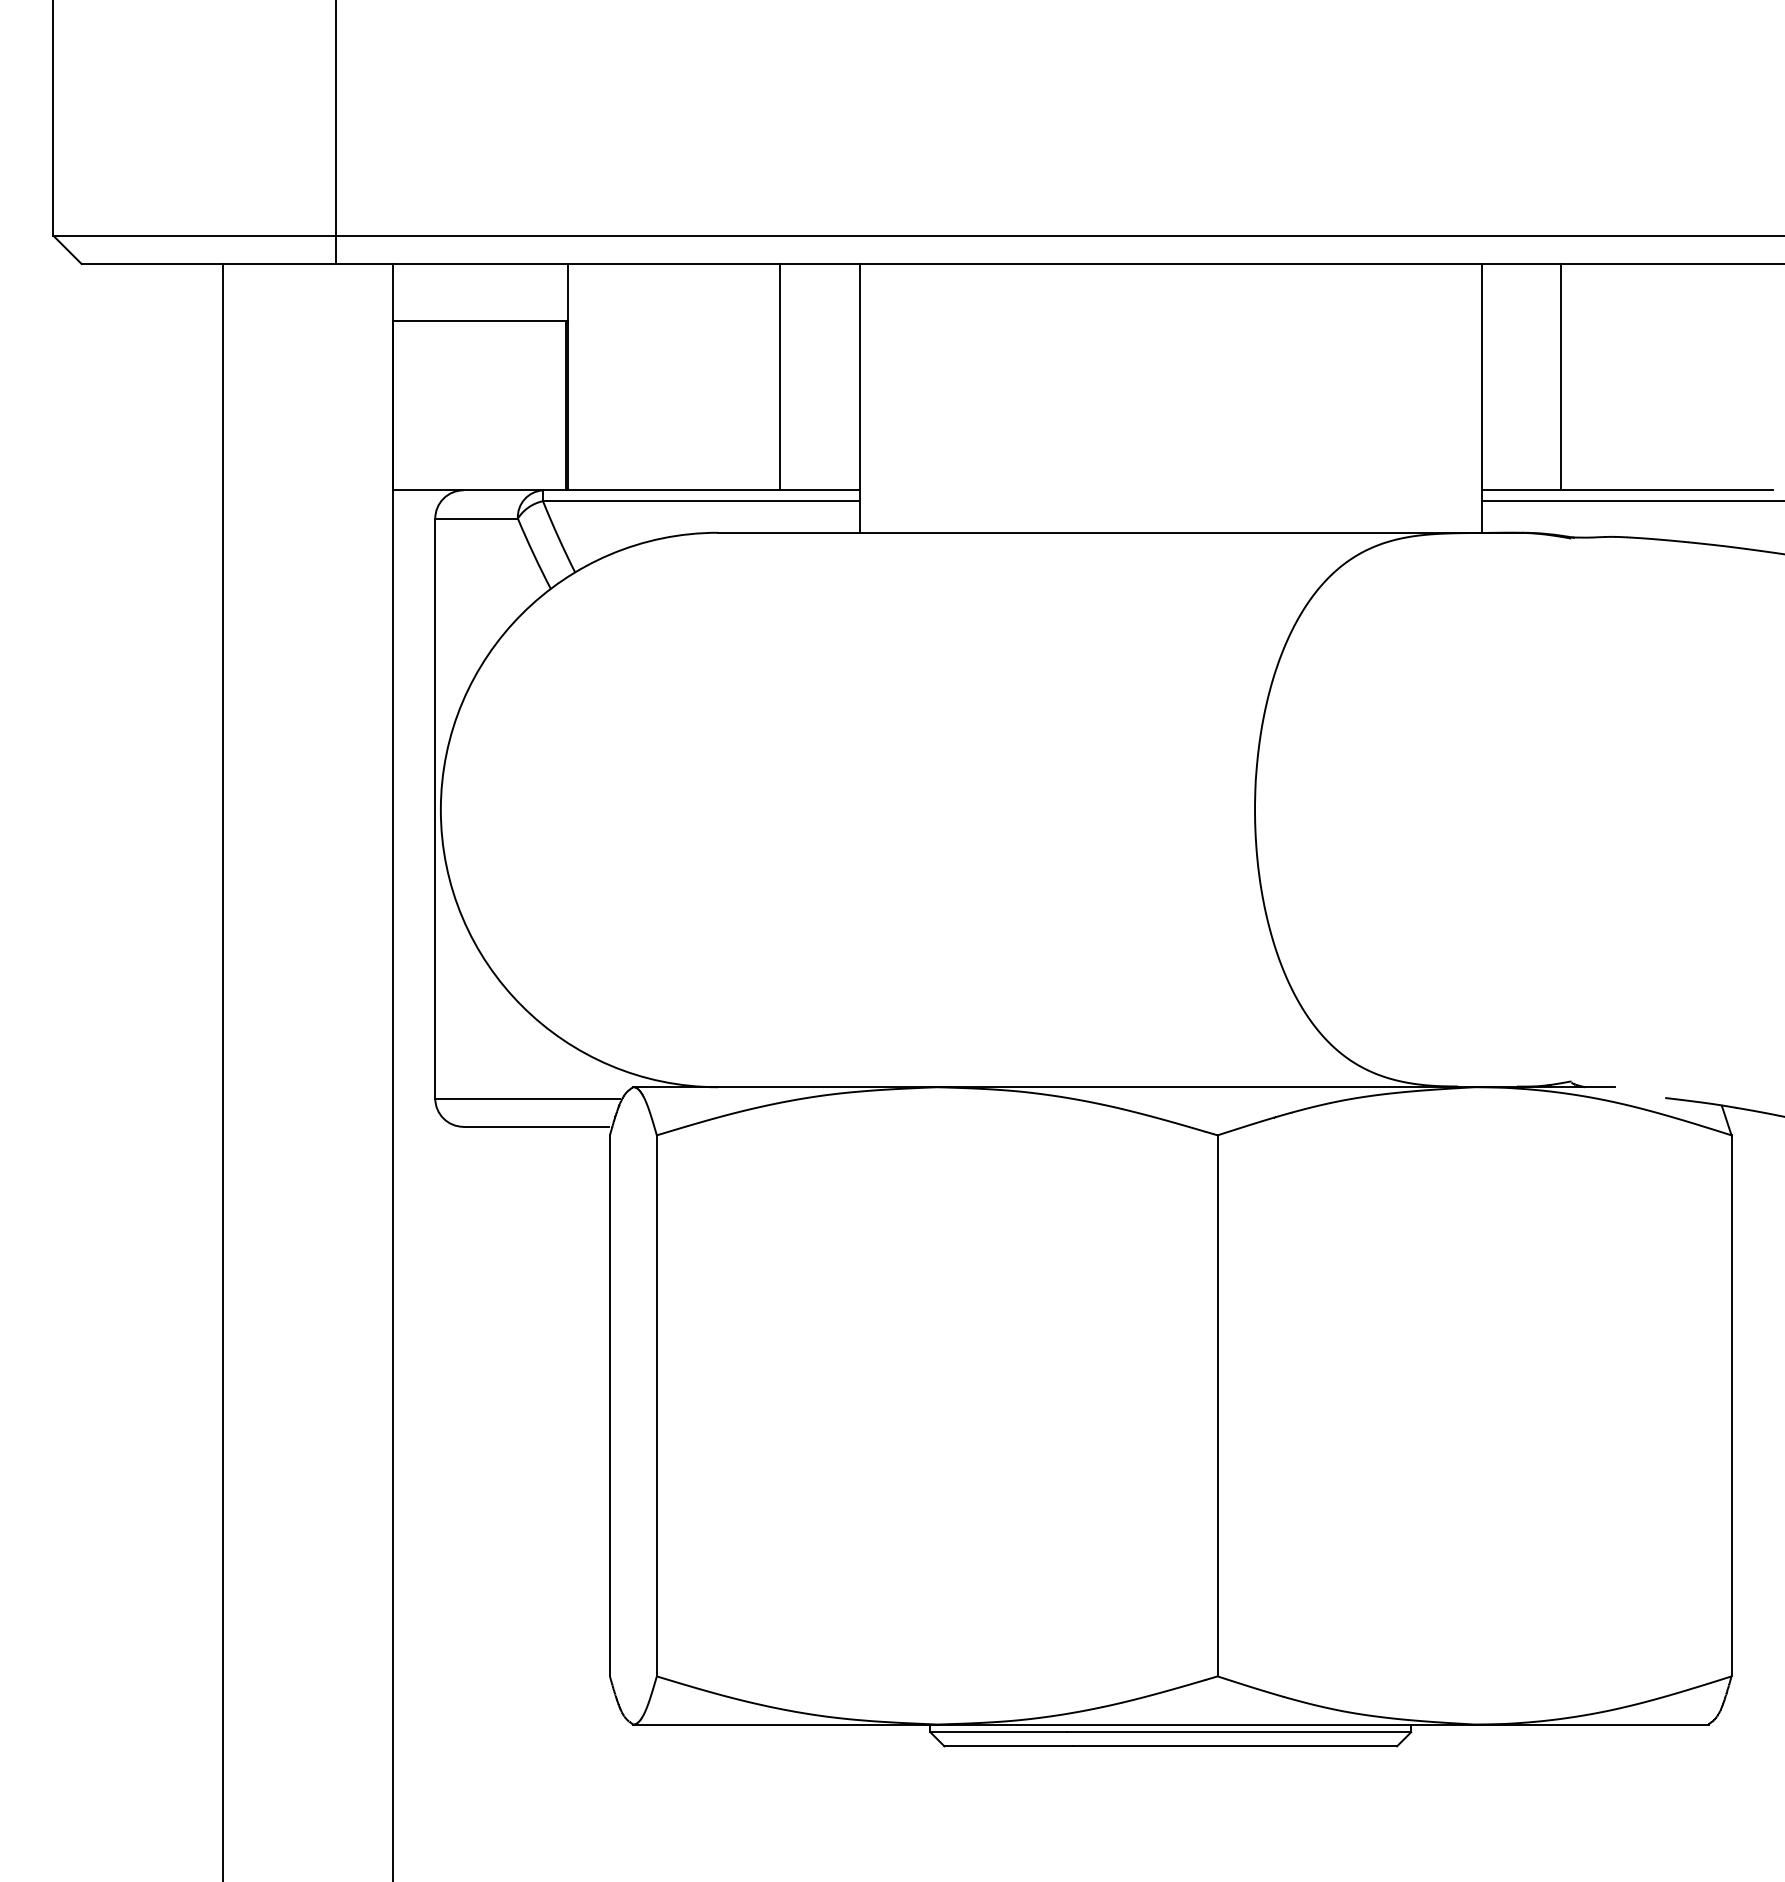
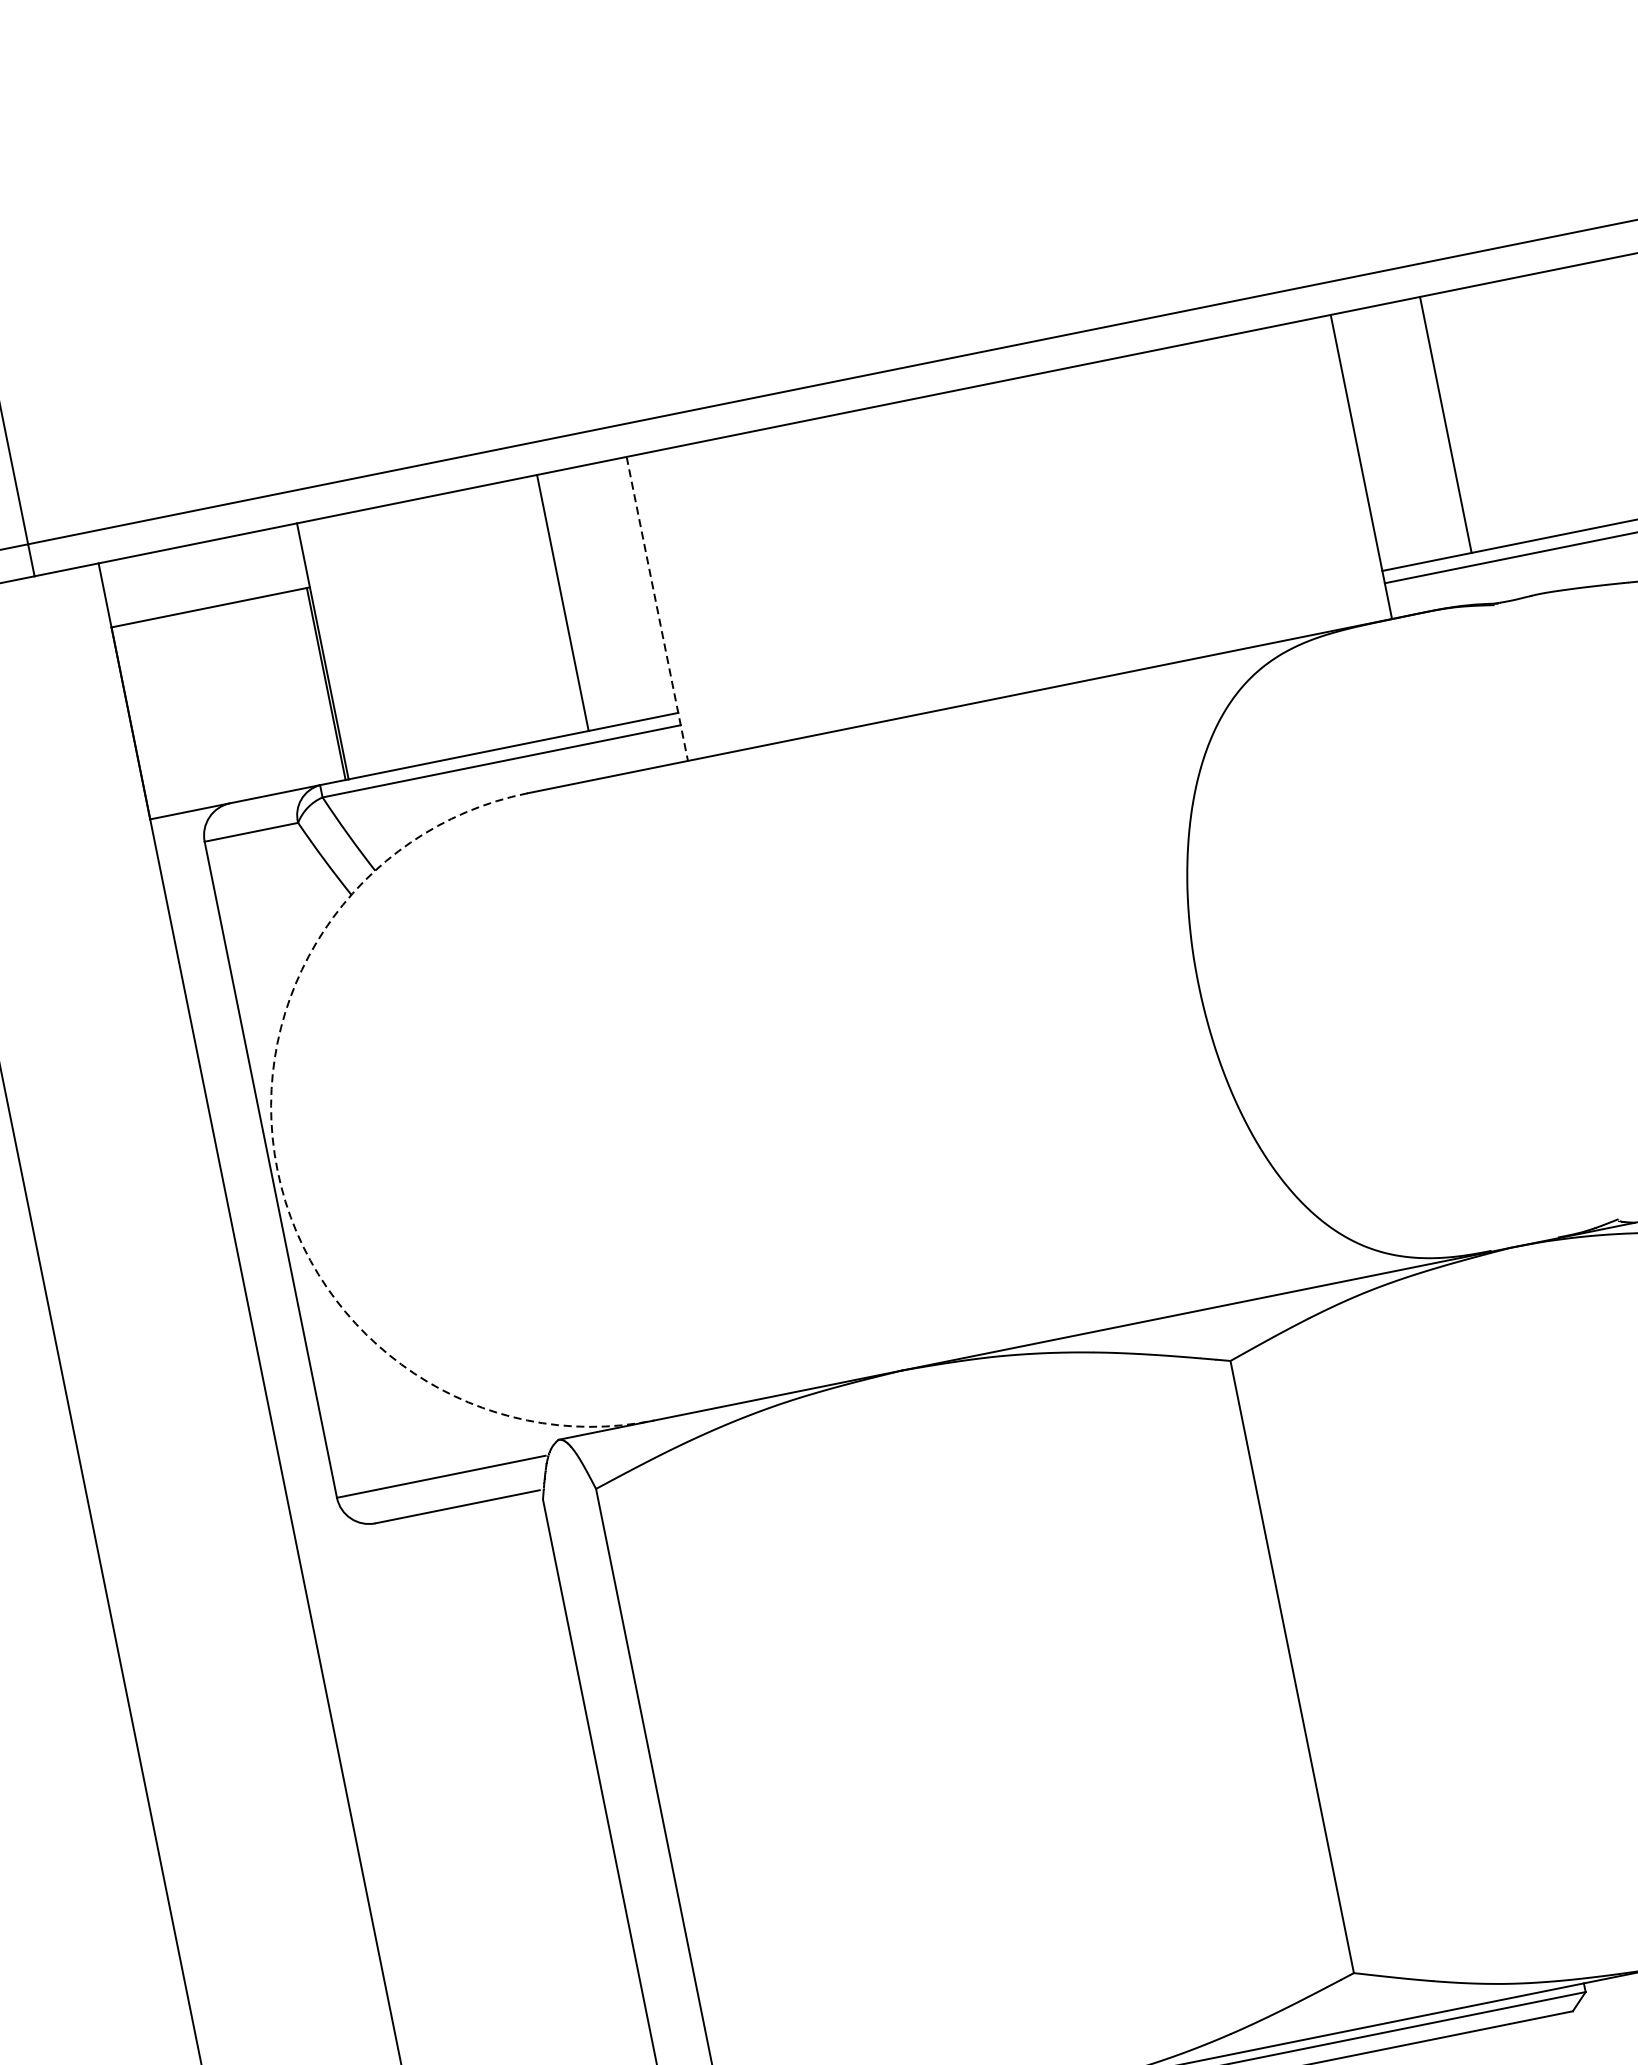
line: (859, 398) -> (657, 609), solid -> dashed
arc: (440, 810) -> (277, 1170), solid -> dashed

